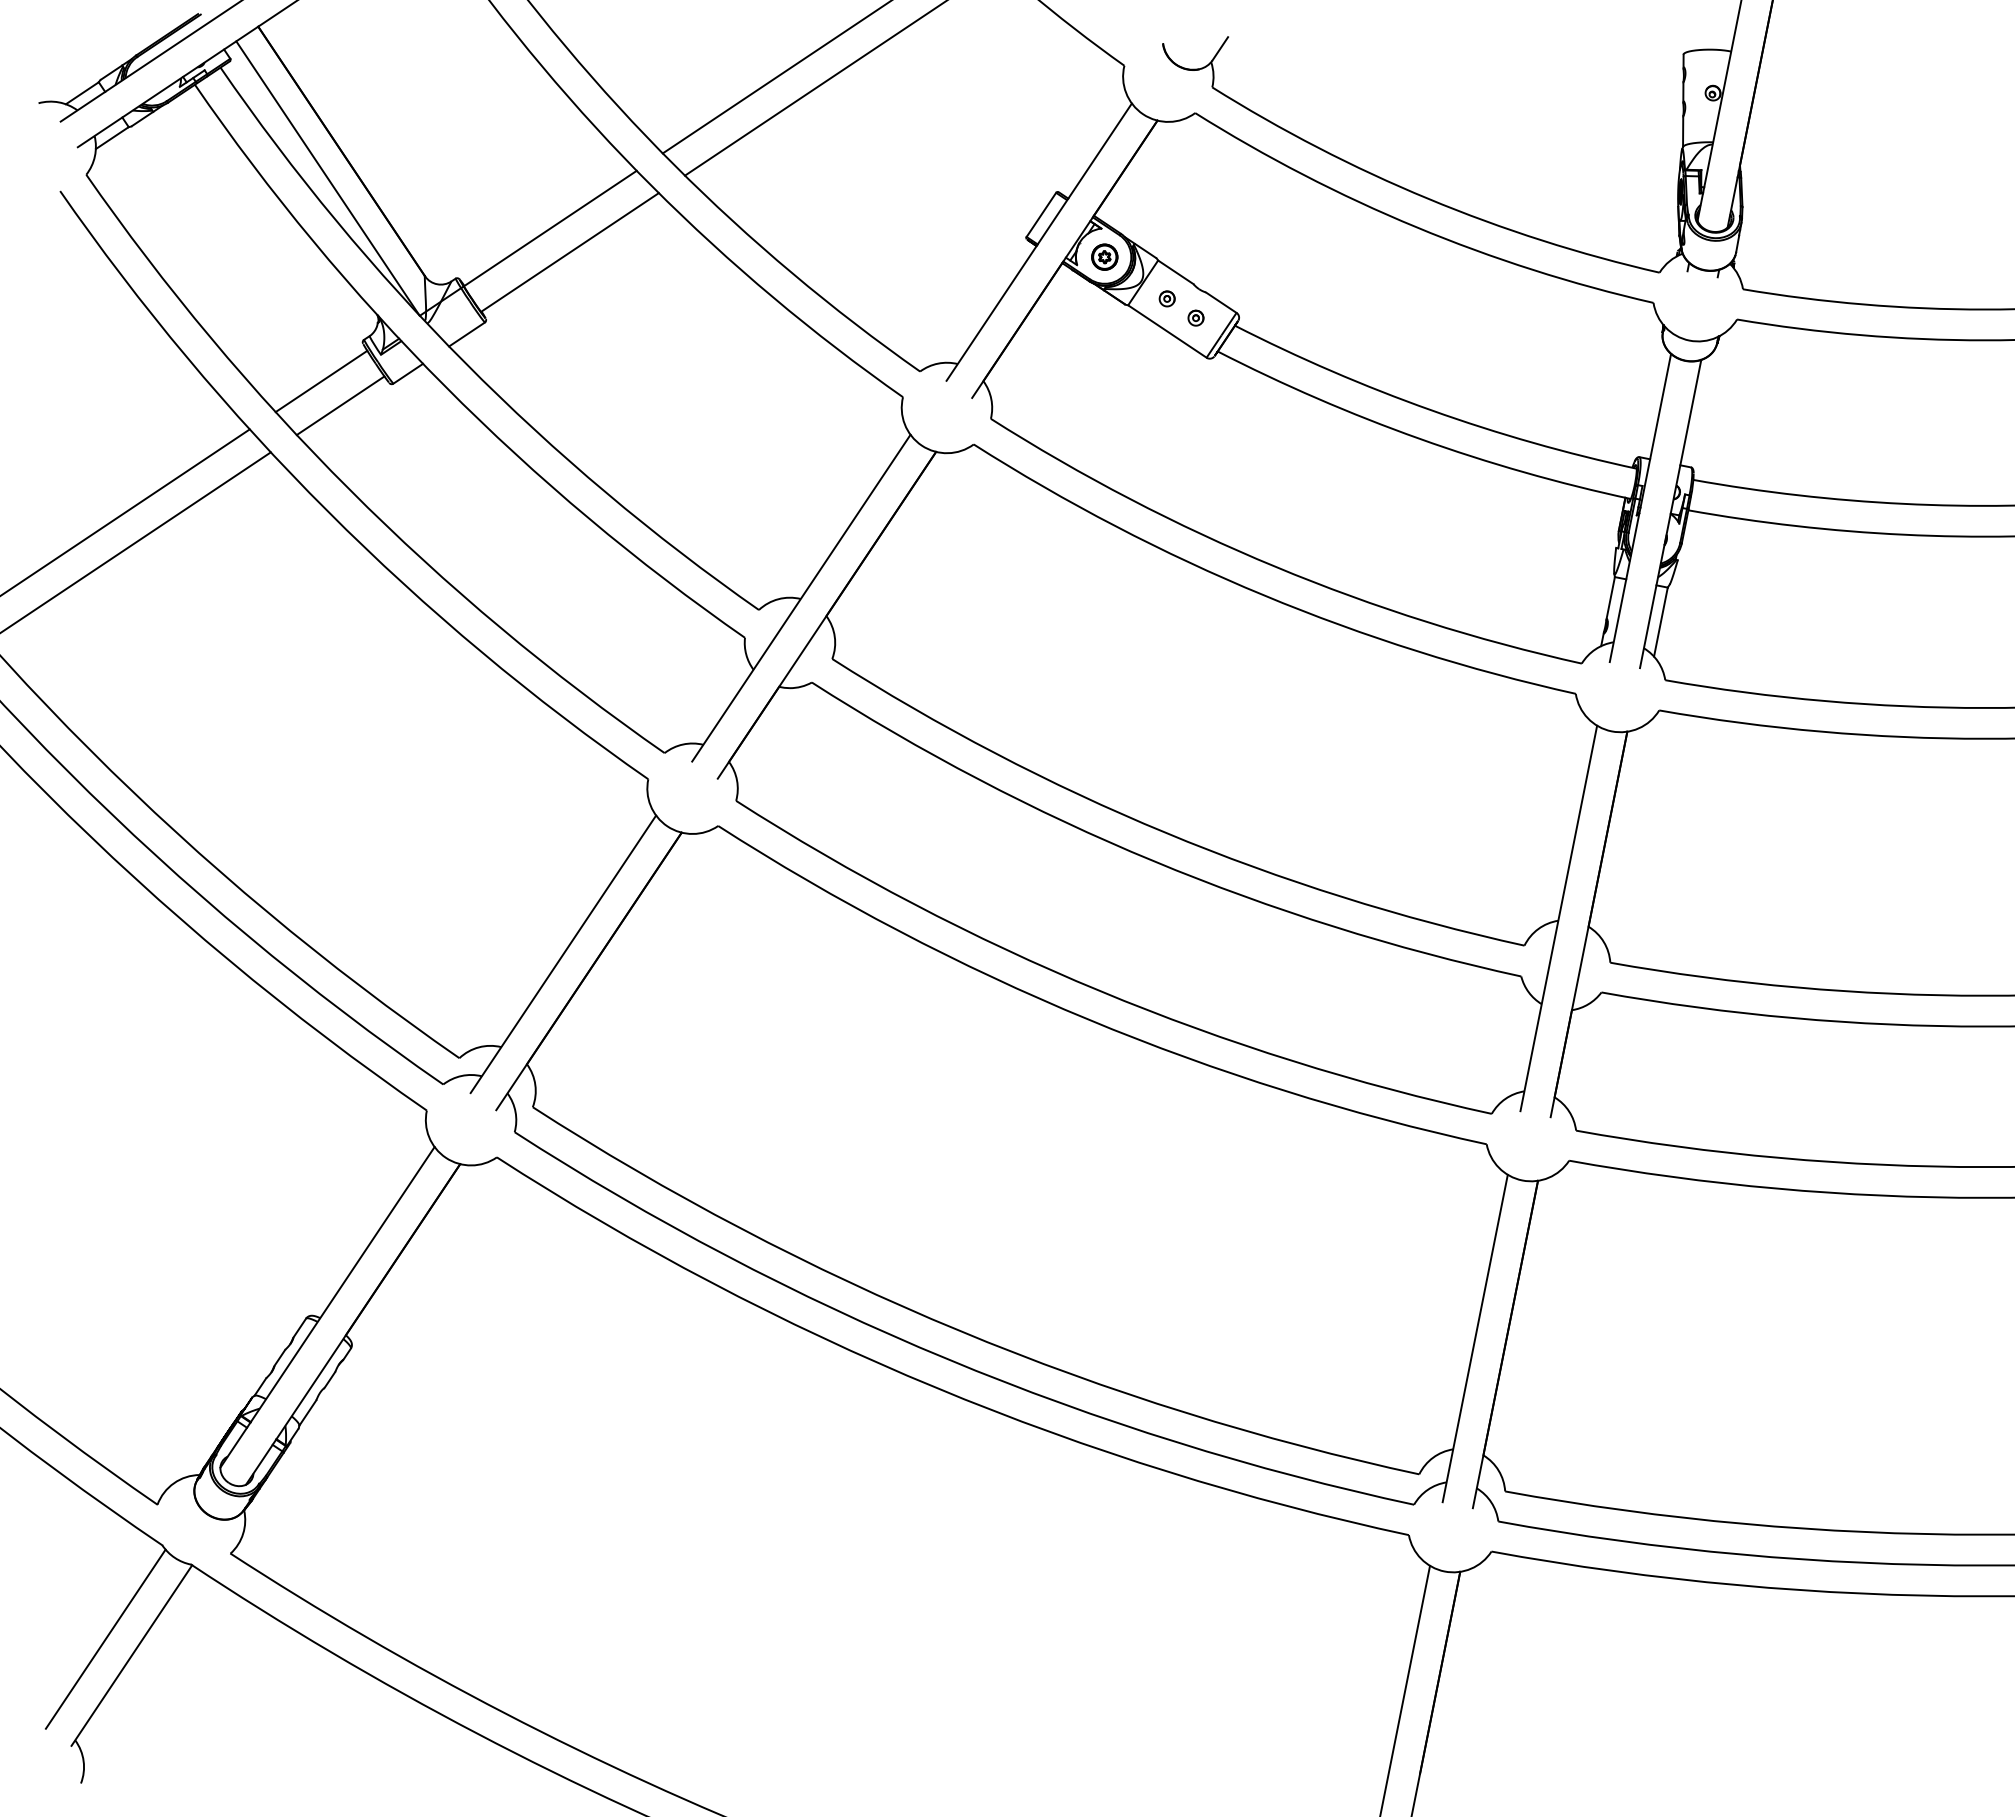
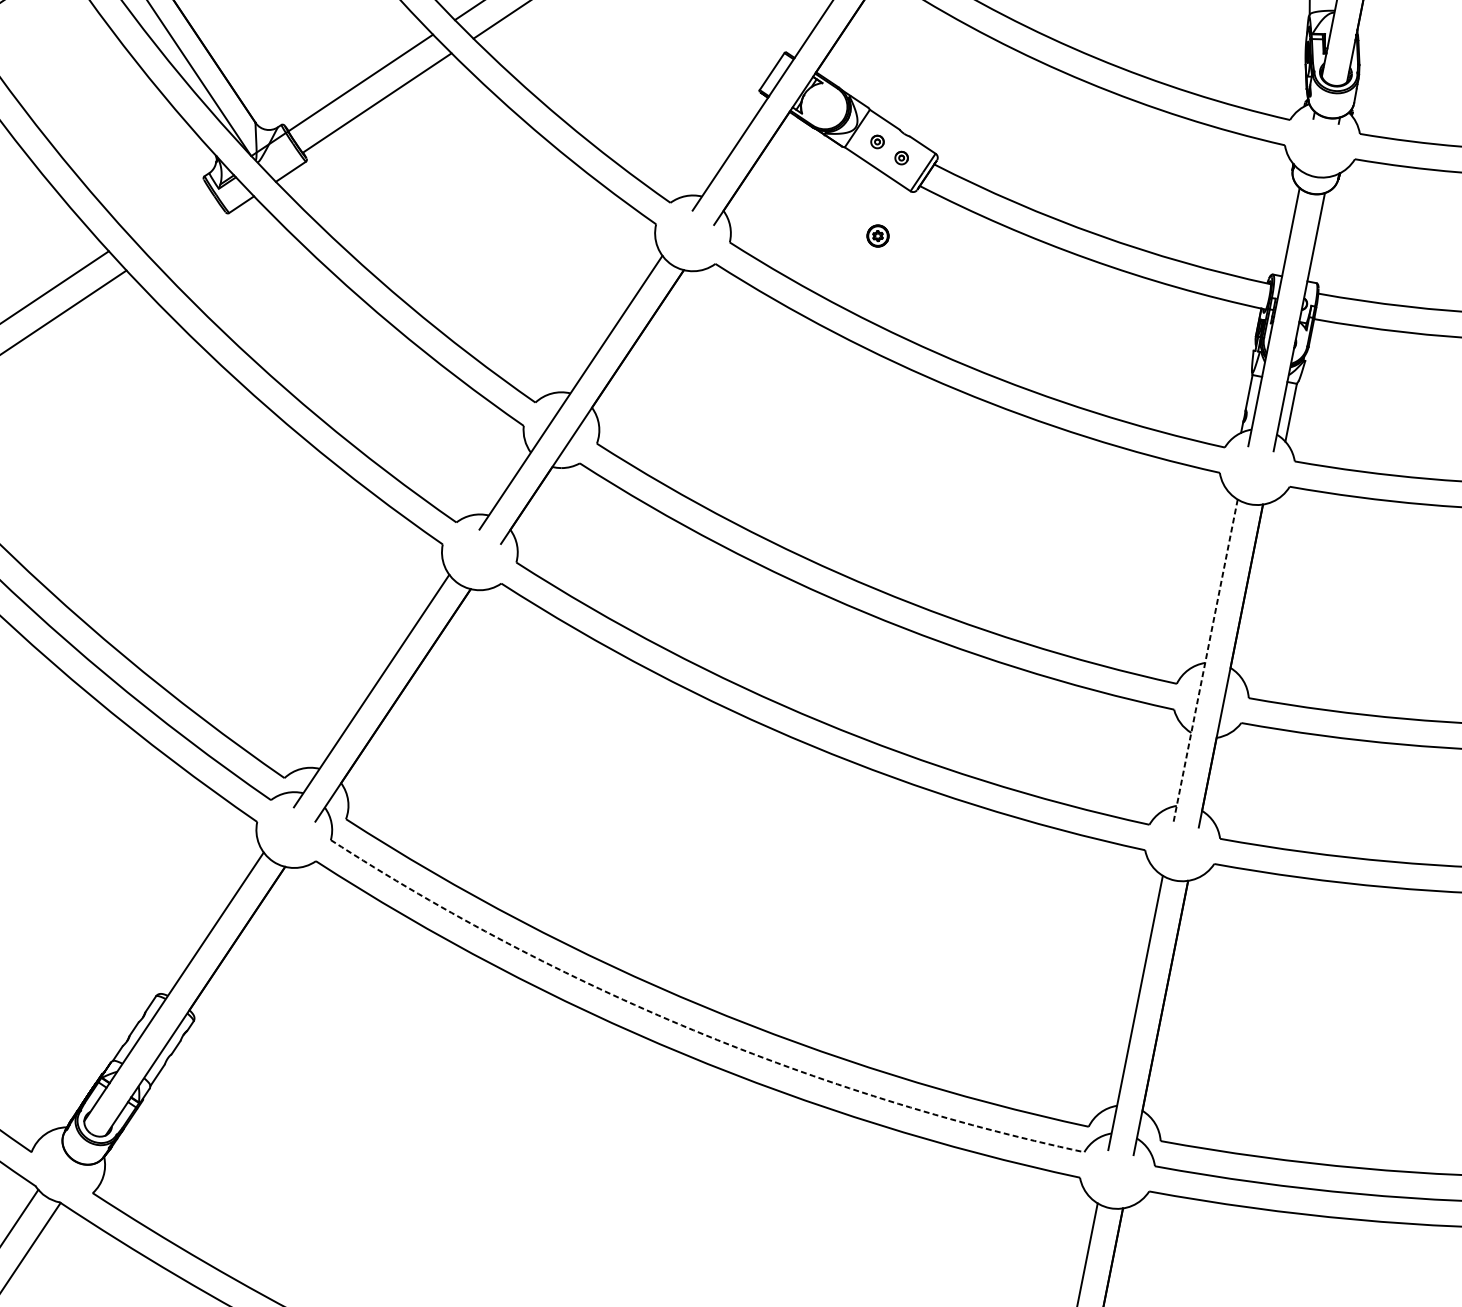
part: (1104, 256) -> (877, 235), moved
line: (321, 381) -> (168, 211), removed
line: (340, 405) -> (184, 231), removed
line: (1558, 918) -> (1205, 661), solid -> dashed
arc: (947, 1359) -> (693, 1030), solid -> dashed

